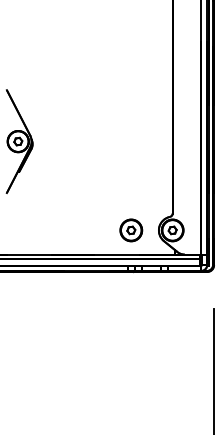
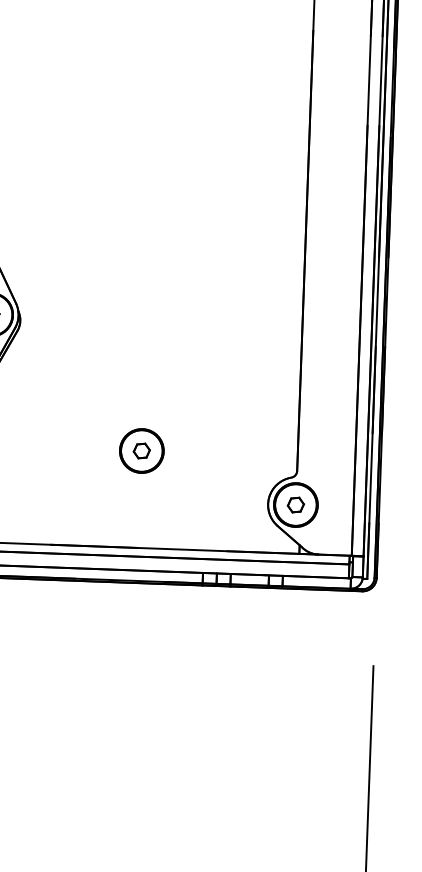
part: (131, 230) -> (142, 451), moved

